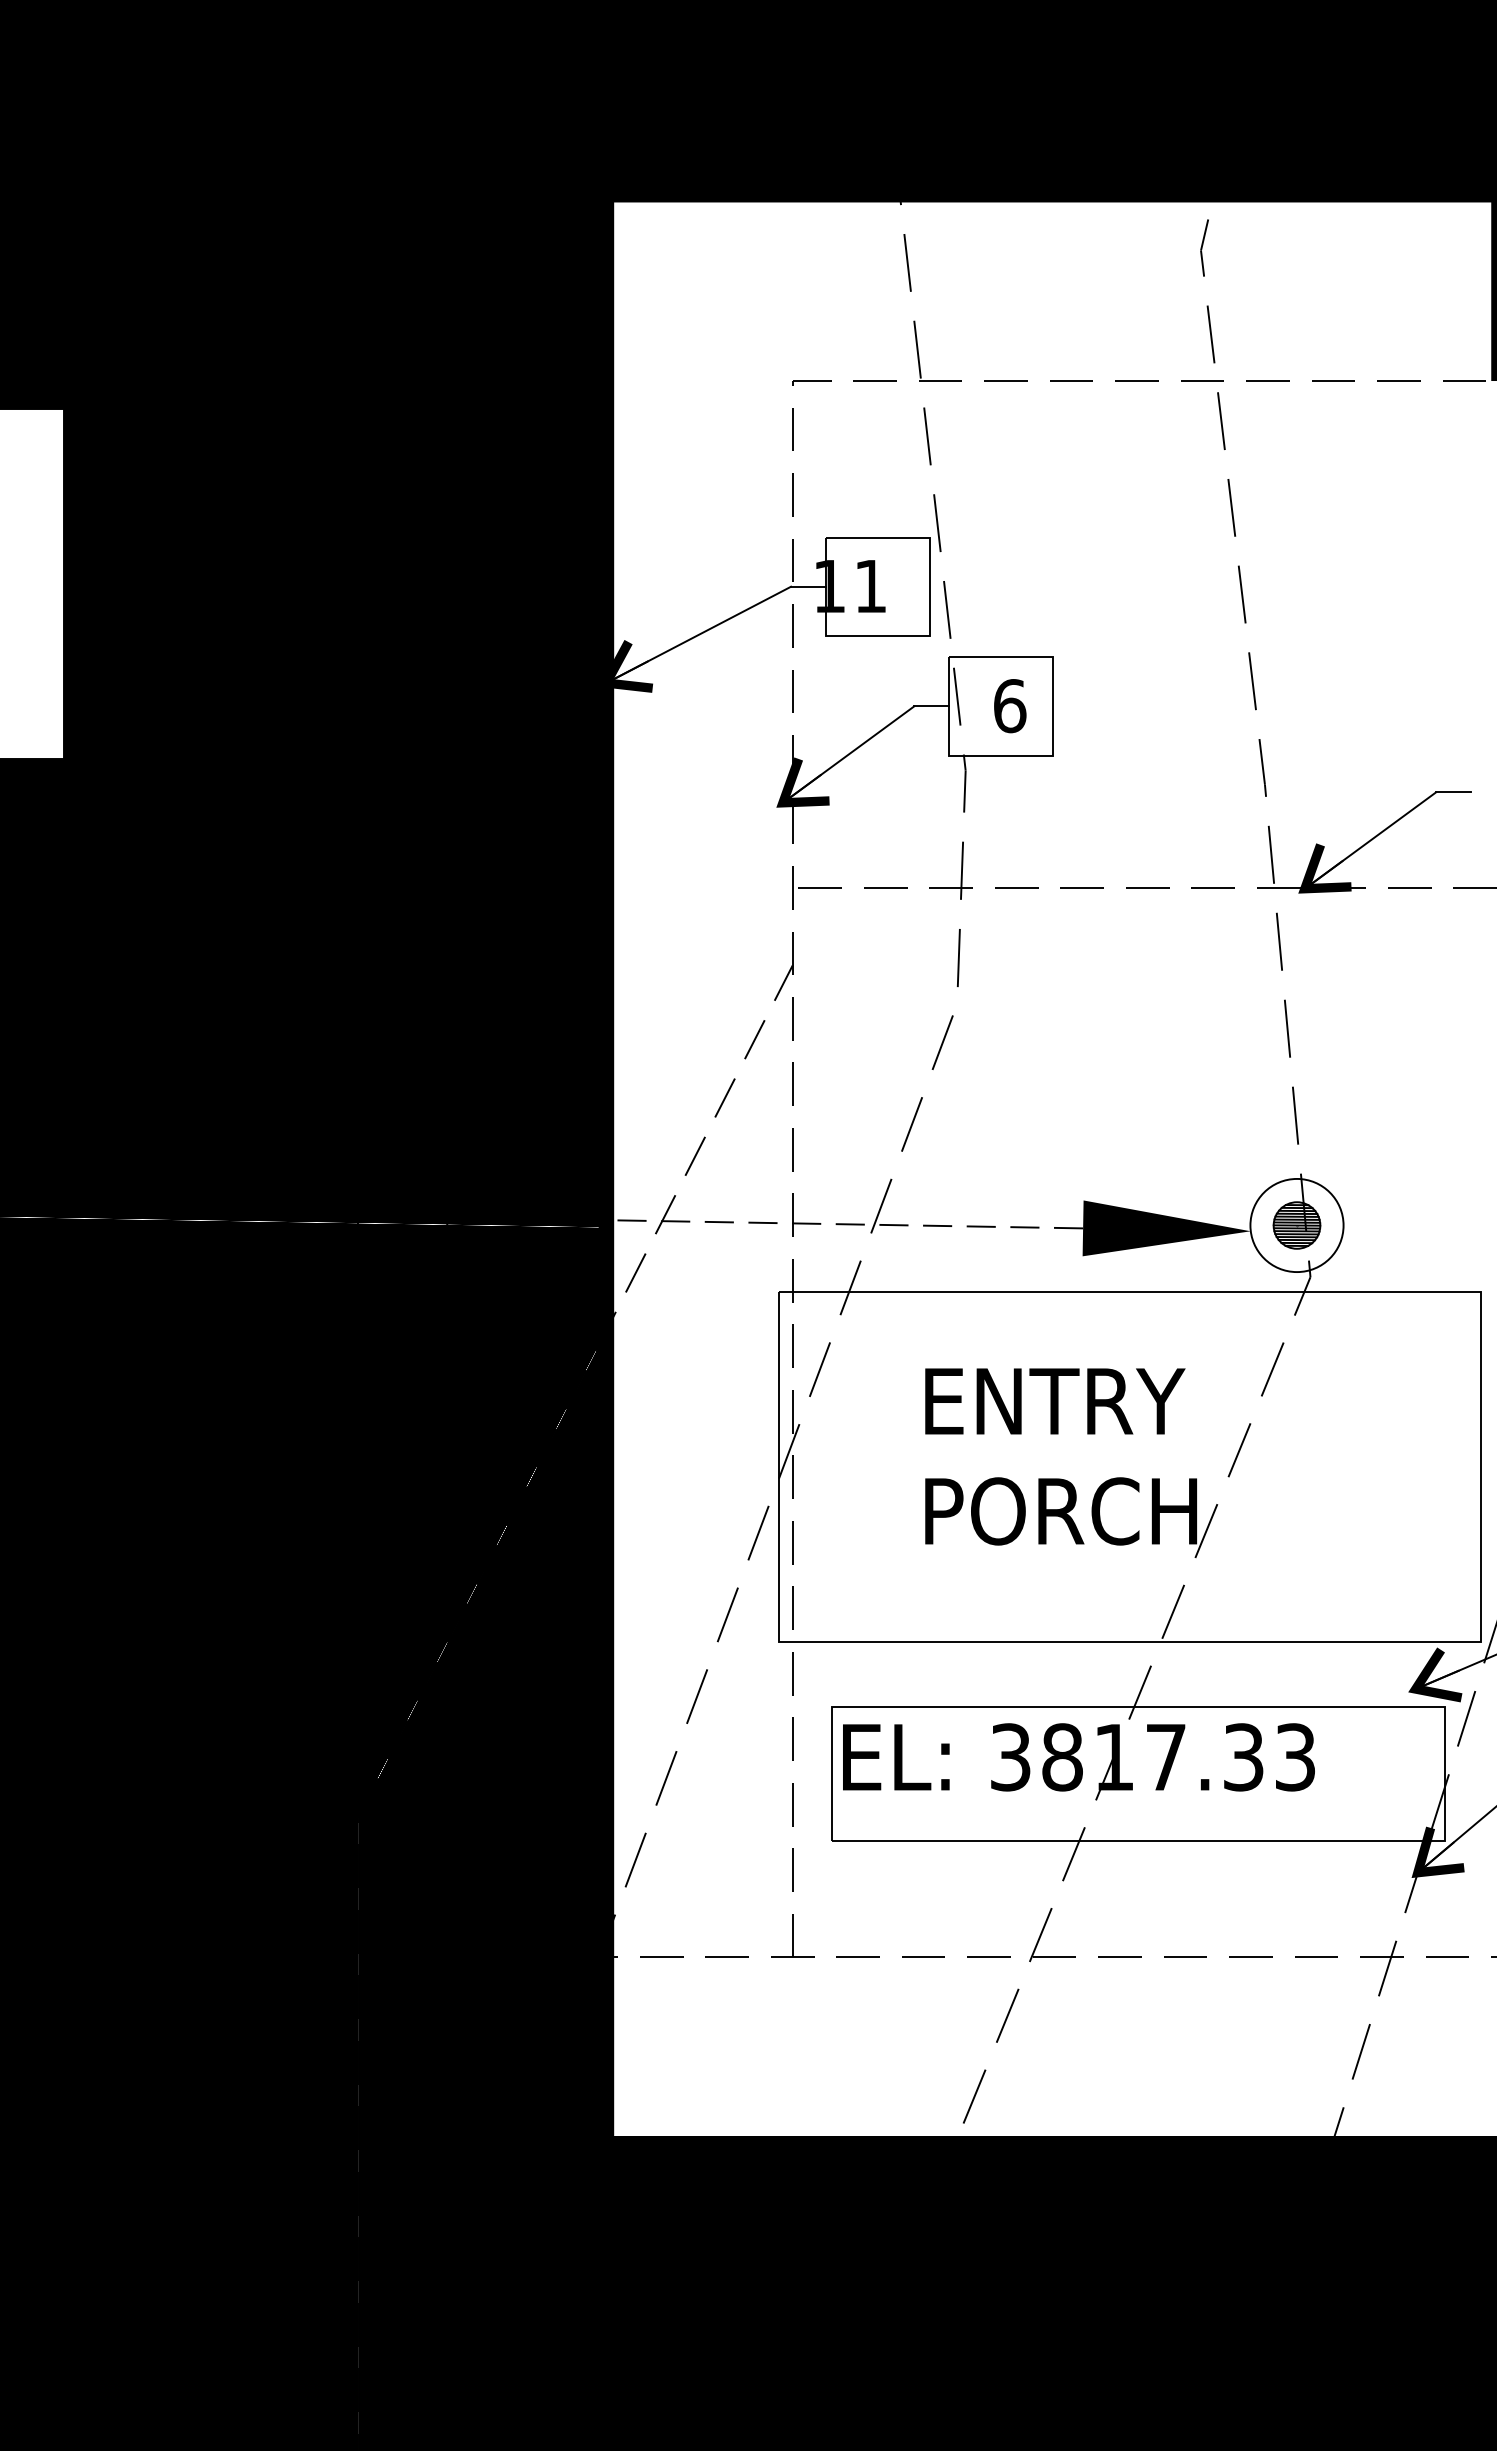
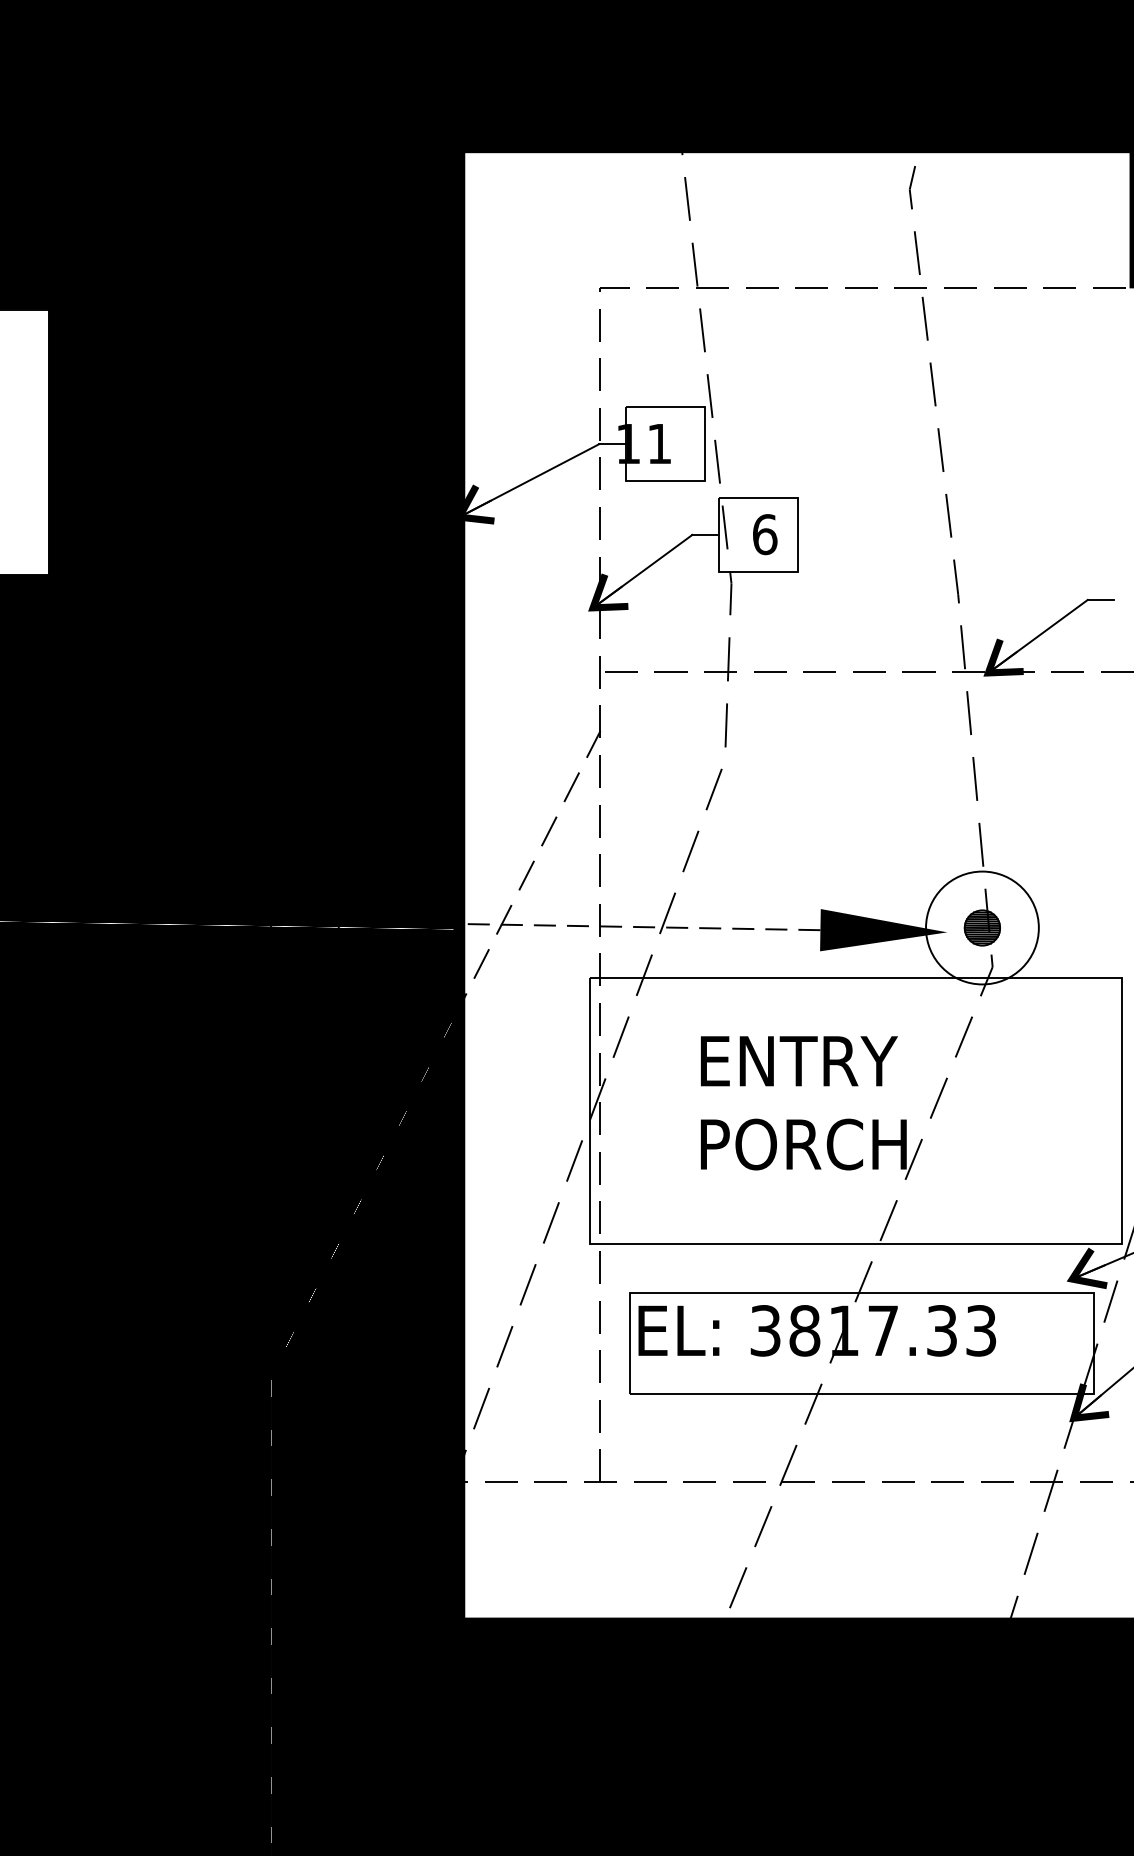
circle: (1296, 1225) -> (982, 928), size x1.6

